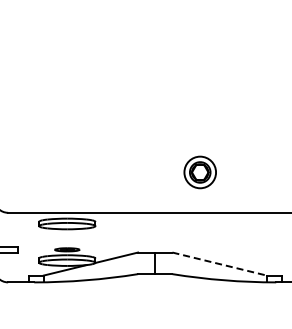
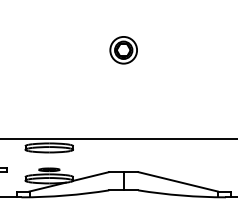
part: (199, 172) -> (123, 50), moved
line: (220, 264) -> (178, 182), dashed -> solid

